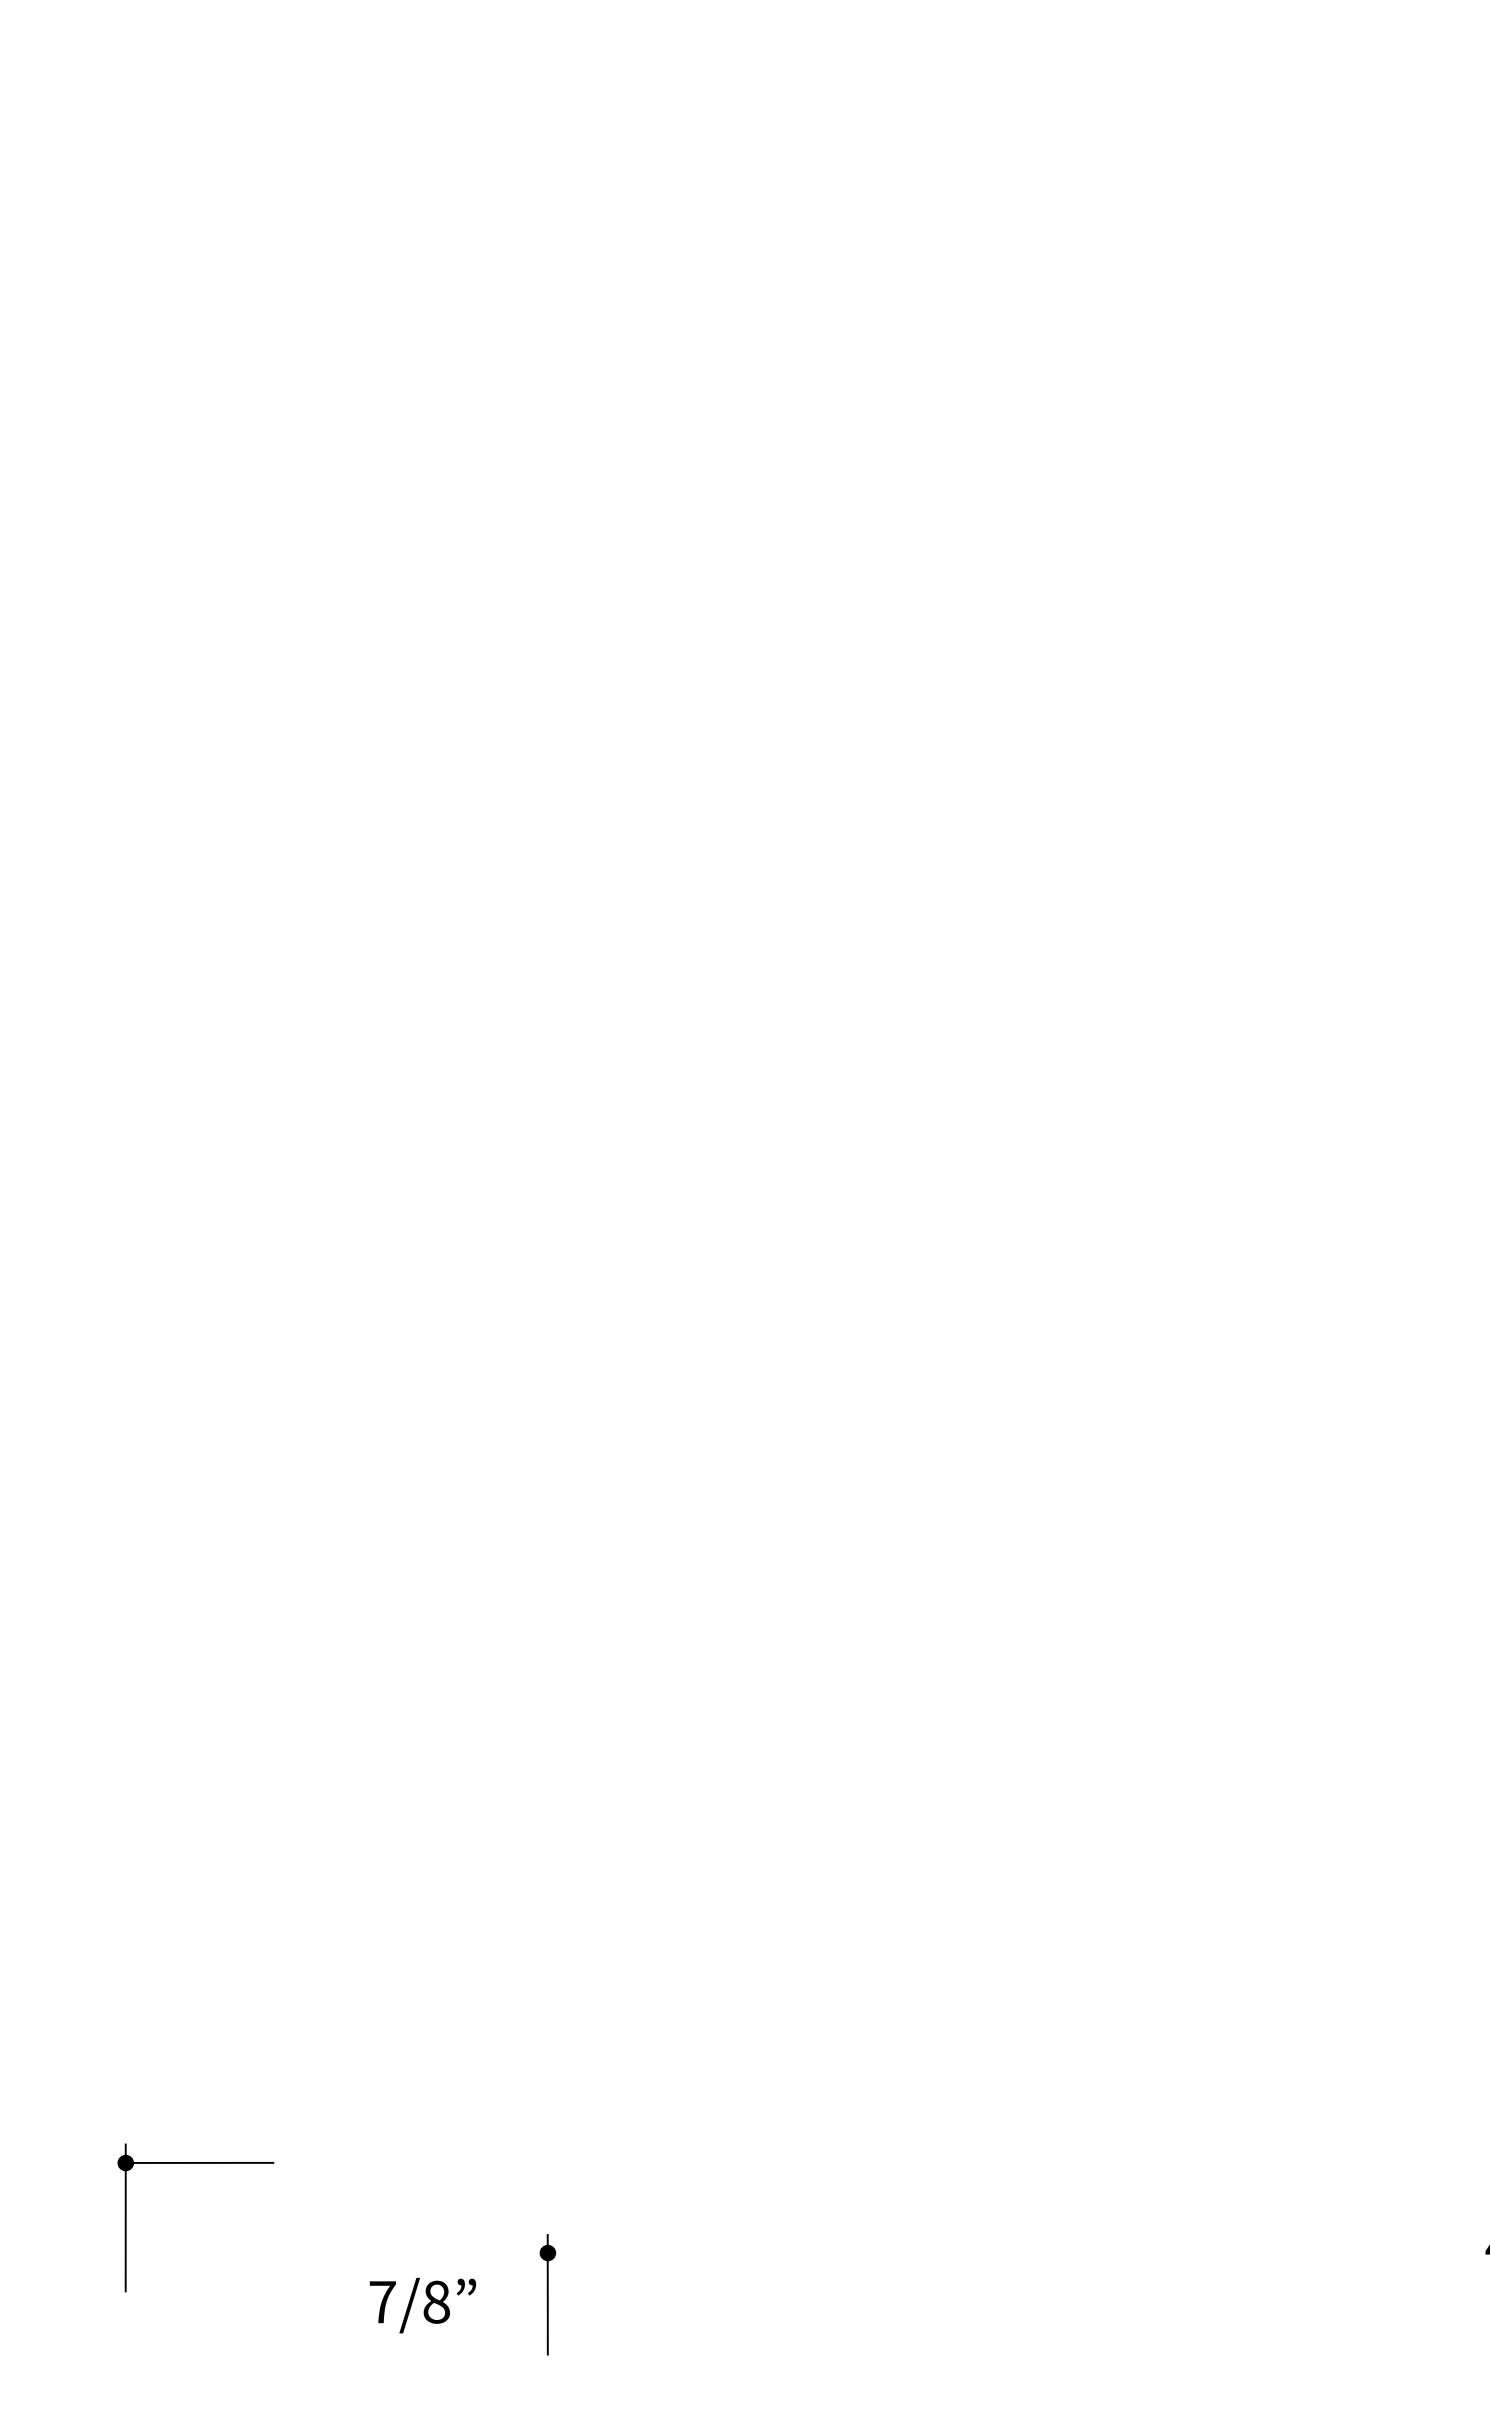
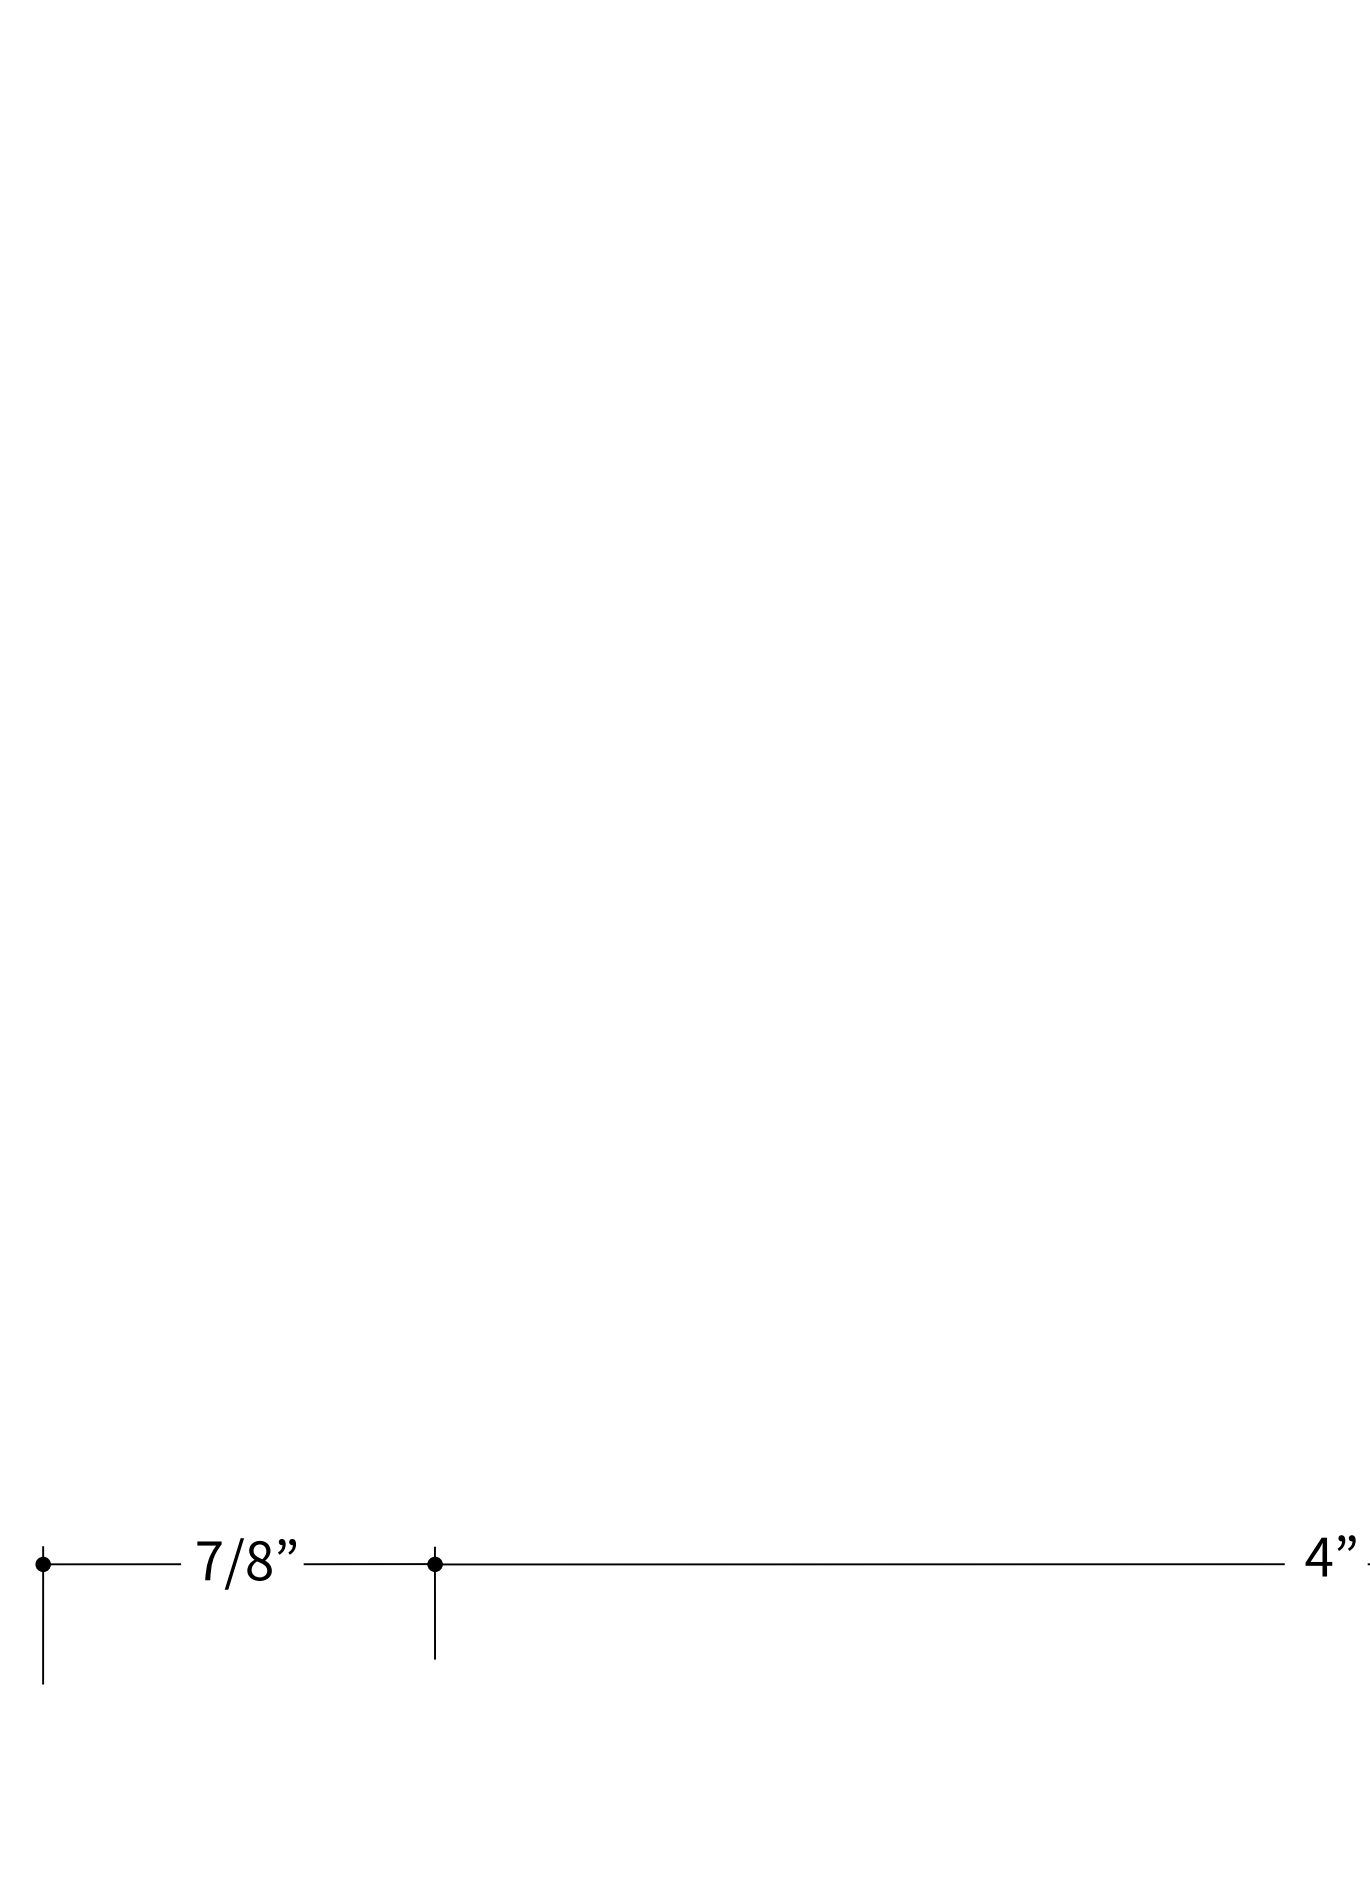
part: (195, 2163) -> (107, 1564), moved
line: (474, 2252) -> (366, 1563), added
line: (1005, 2252) -> (859, 1563), added
text: (422, 2305) -> (246, 1563), moved

